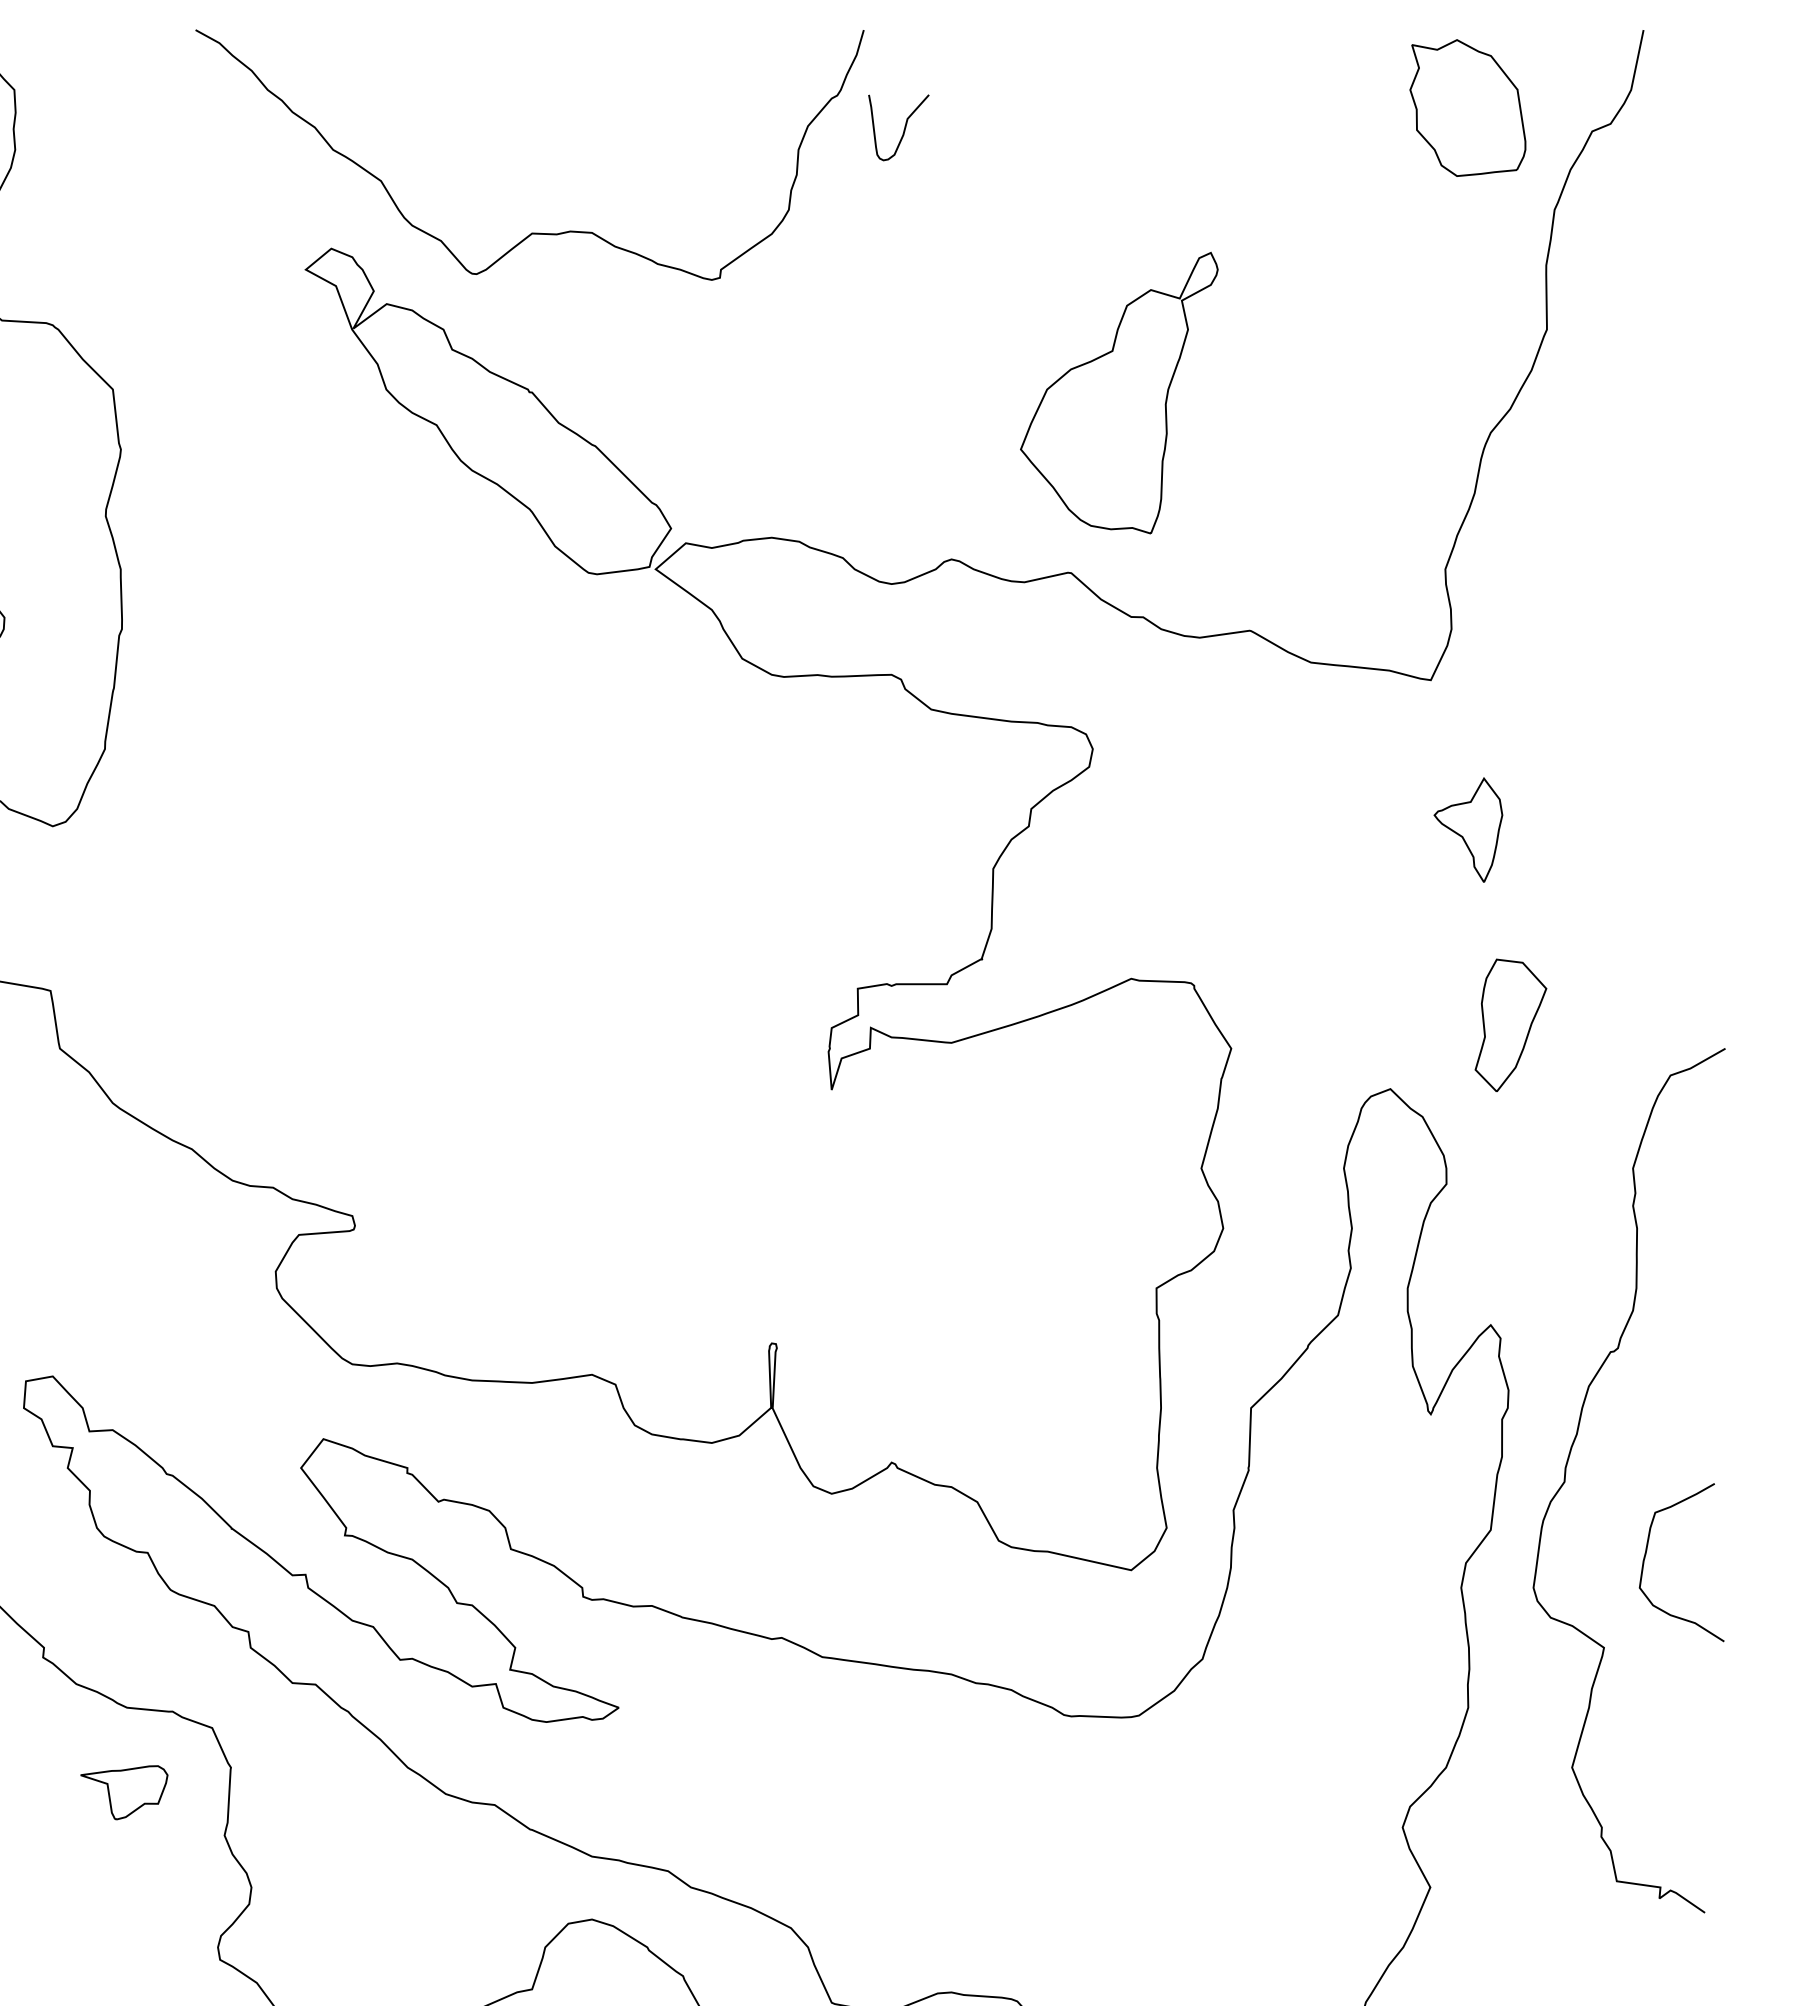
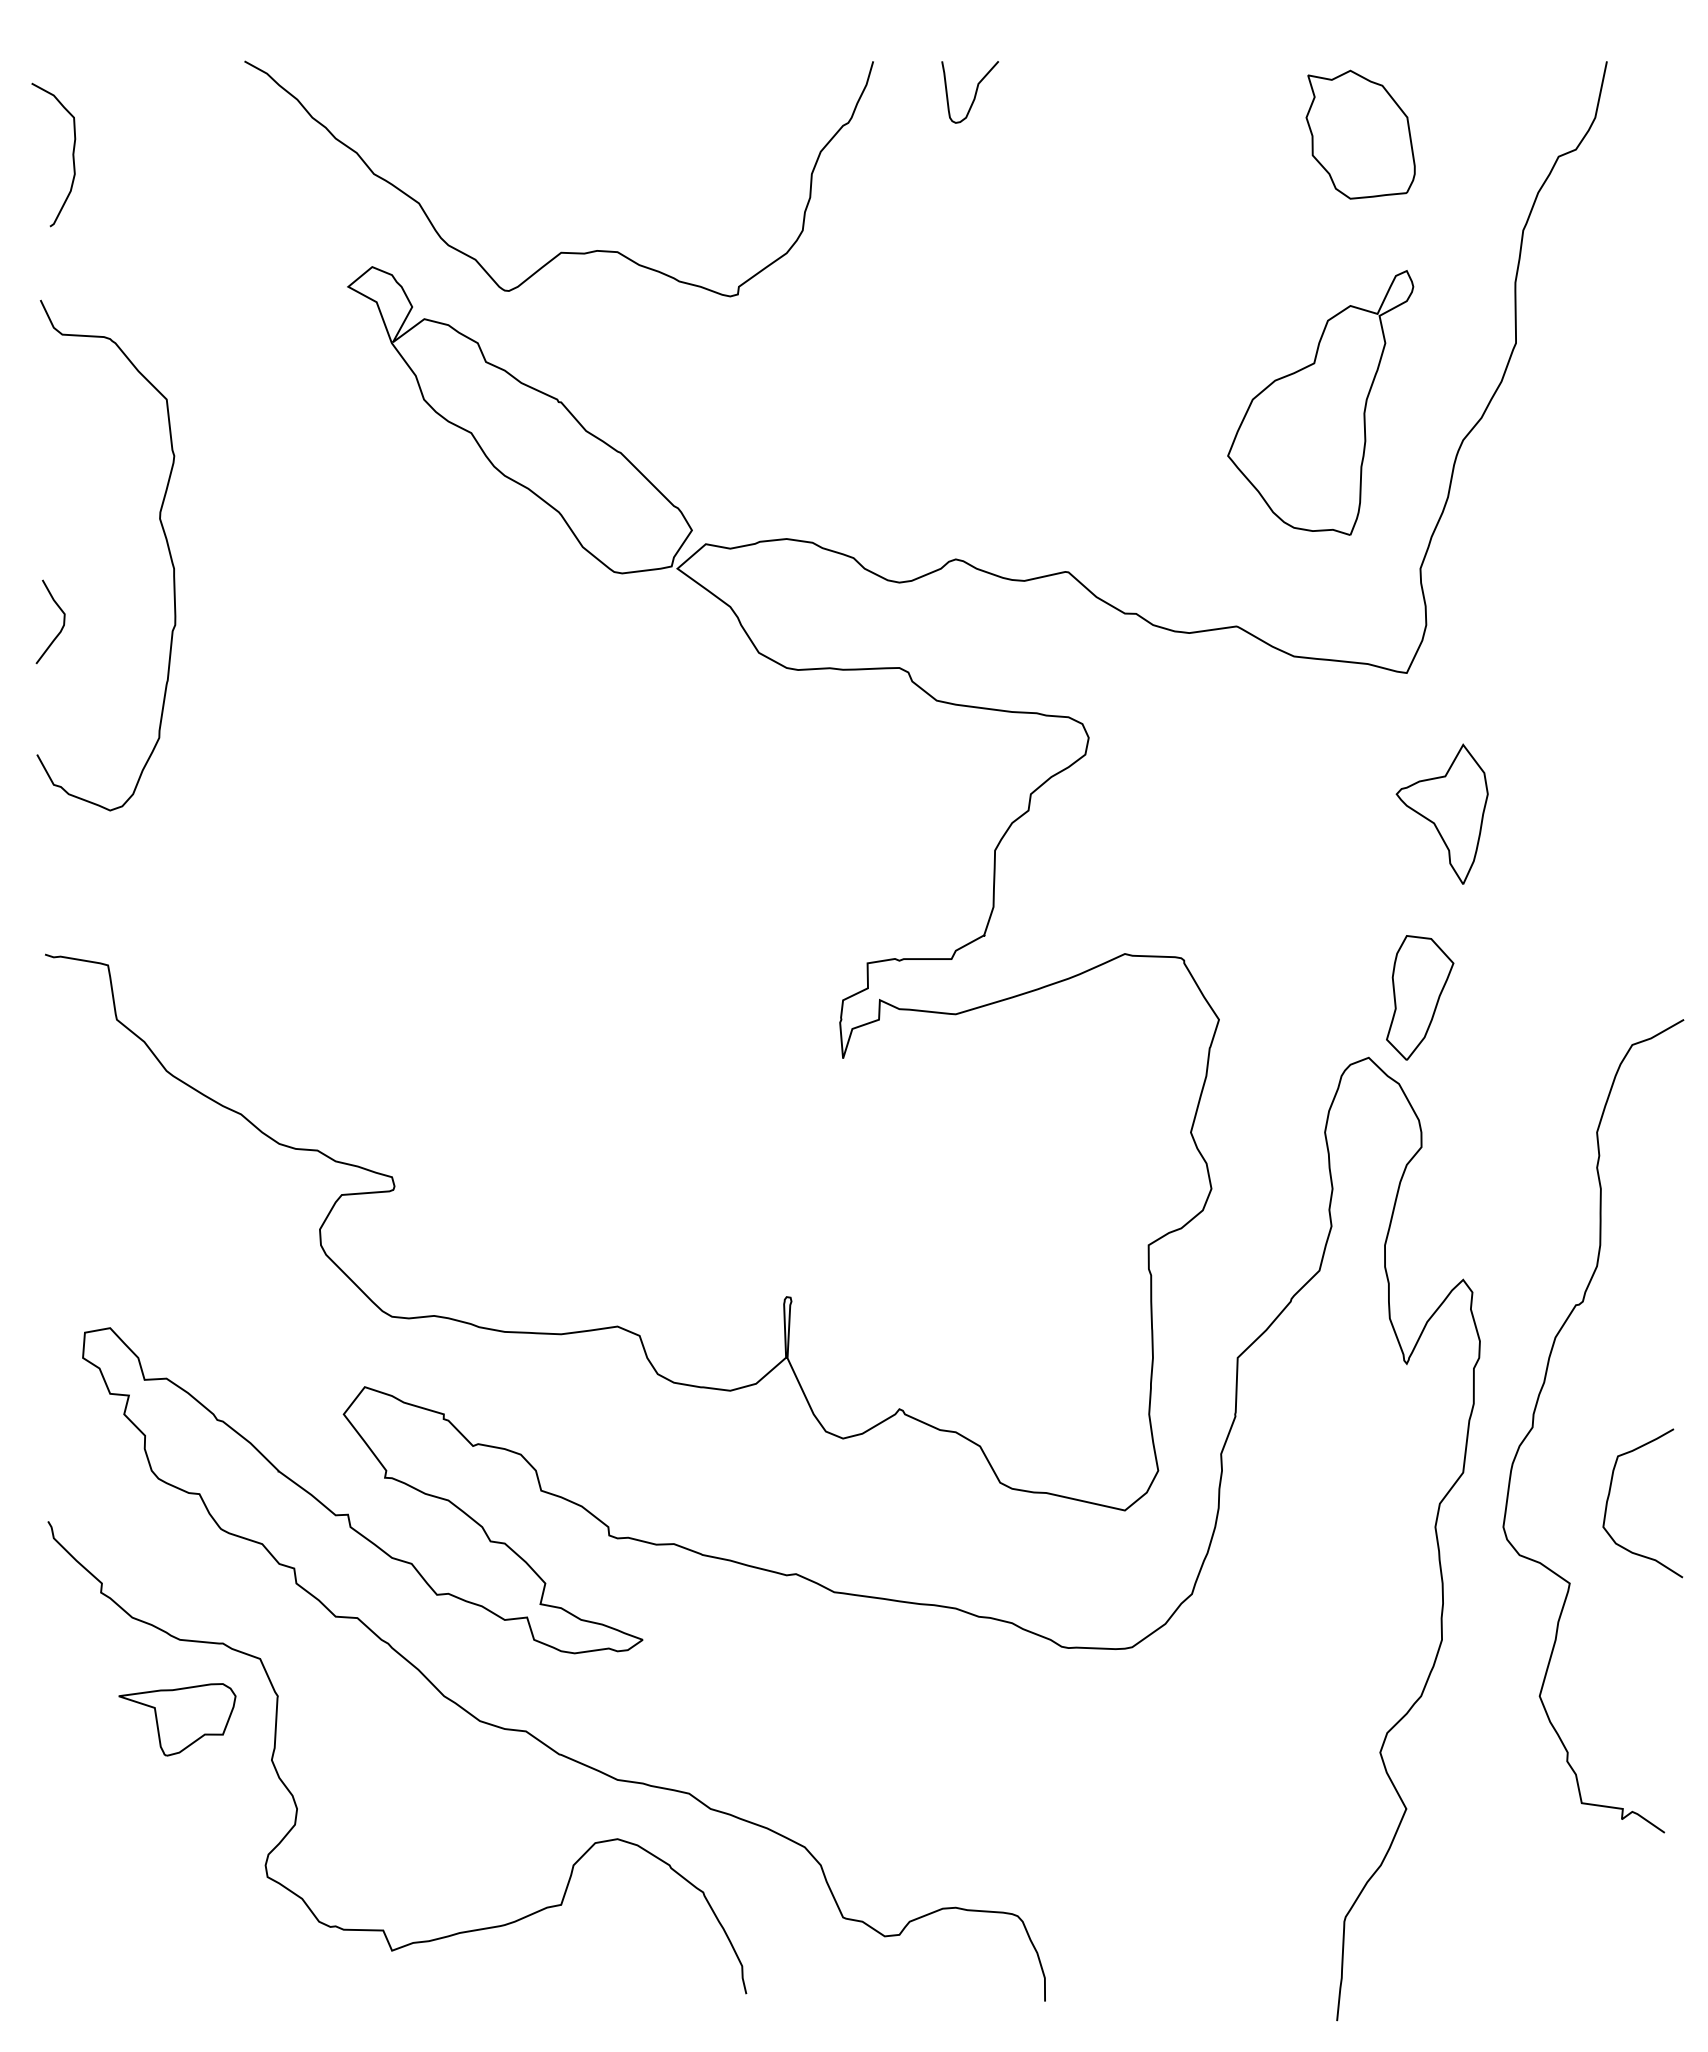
part: (1467, 107) -> (1360, 134), moved
curve: (903, 130) -> (974, 94), moved
part: (1119, 392) -> (1320, 402), moved
part: (1467, 829) -> (1441, 813), size x1.43
part: (1511, 1025) -> (1420, 997), moved
part: (124, 1792) -> (177, 1719), size x1.43

